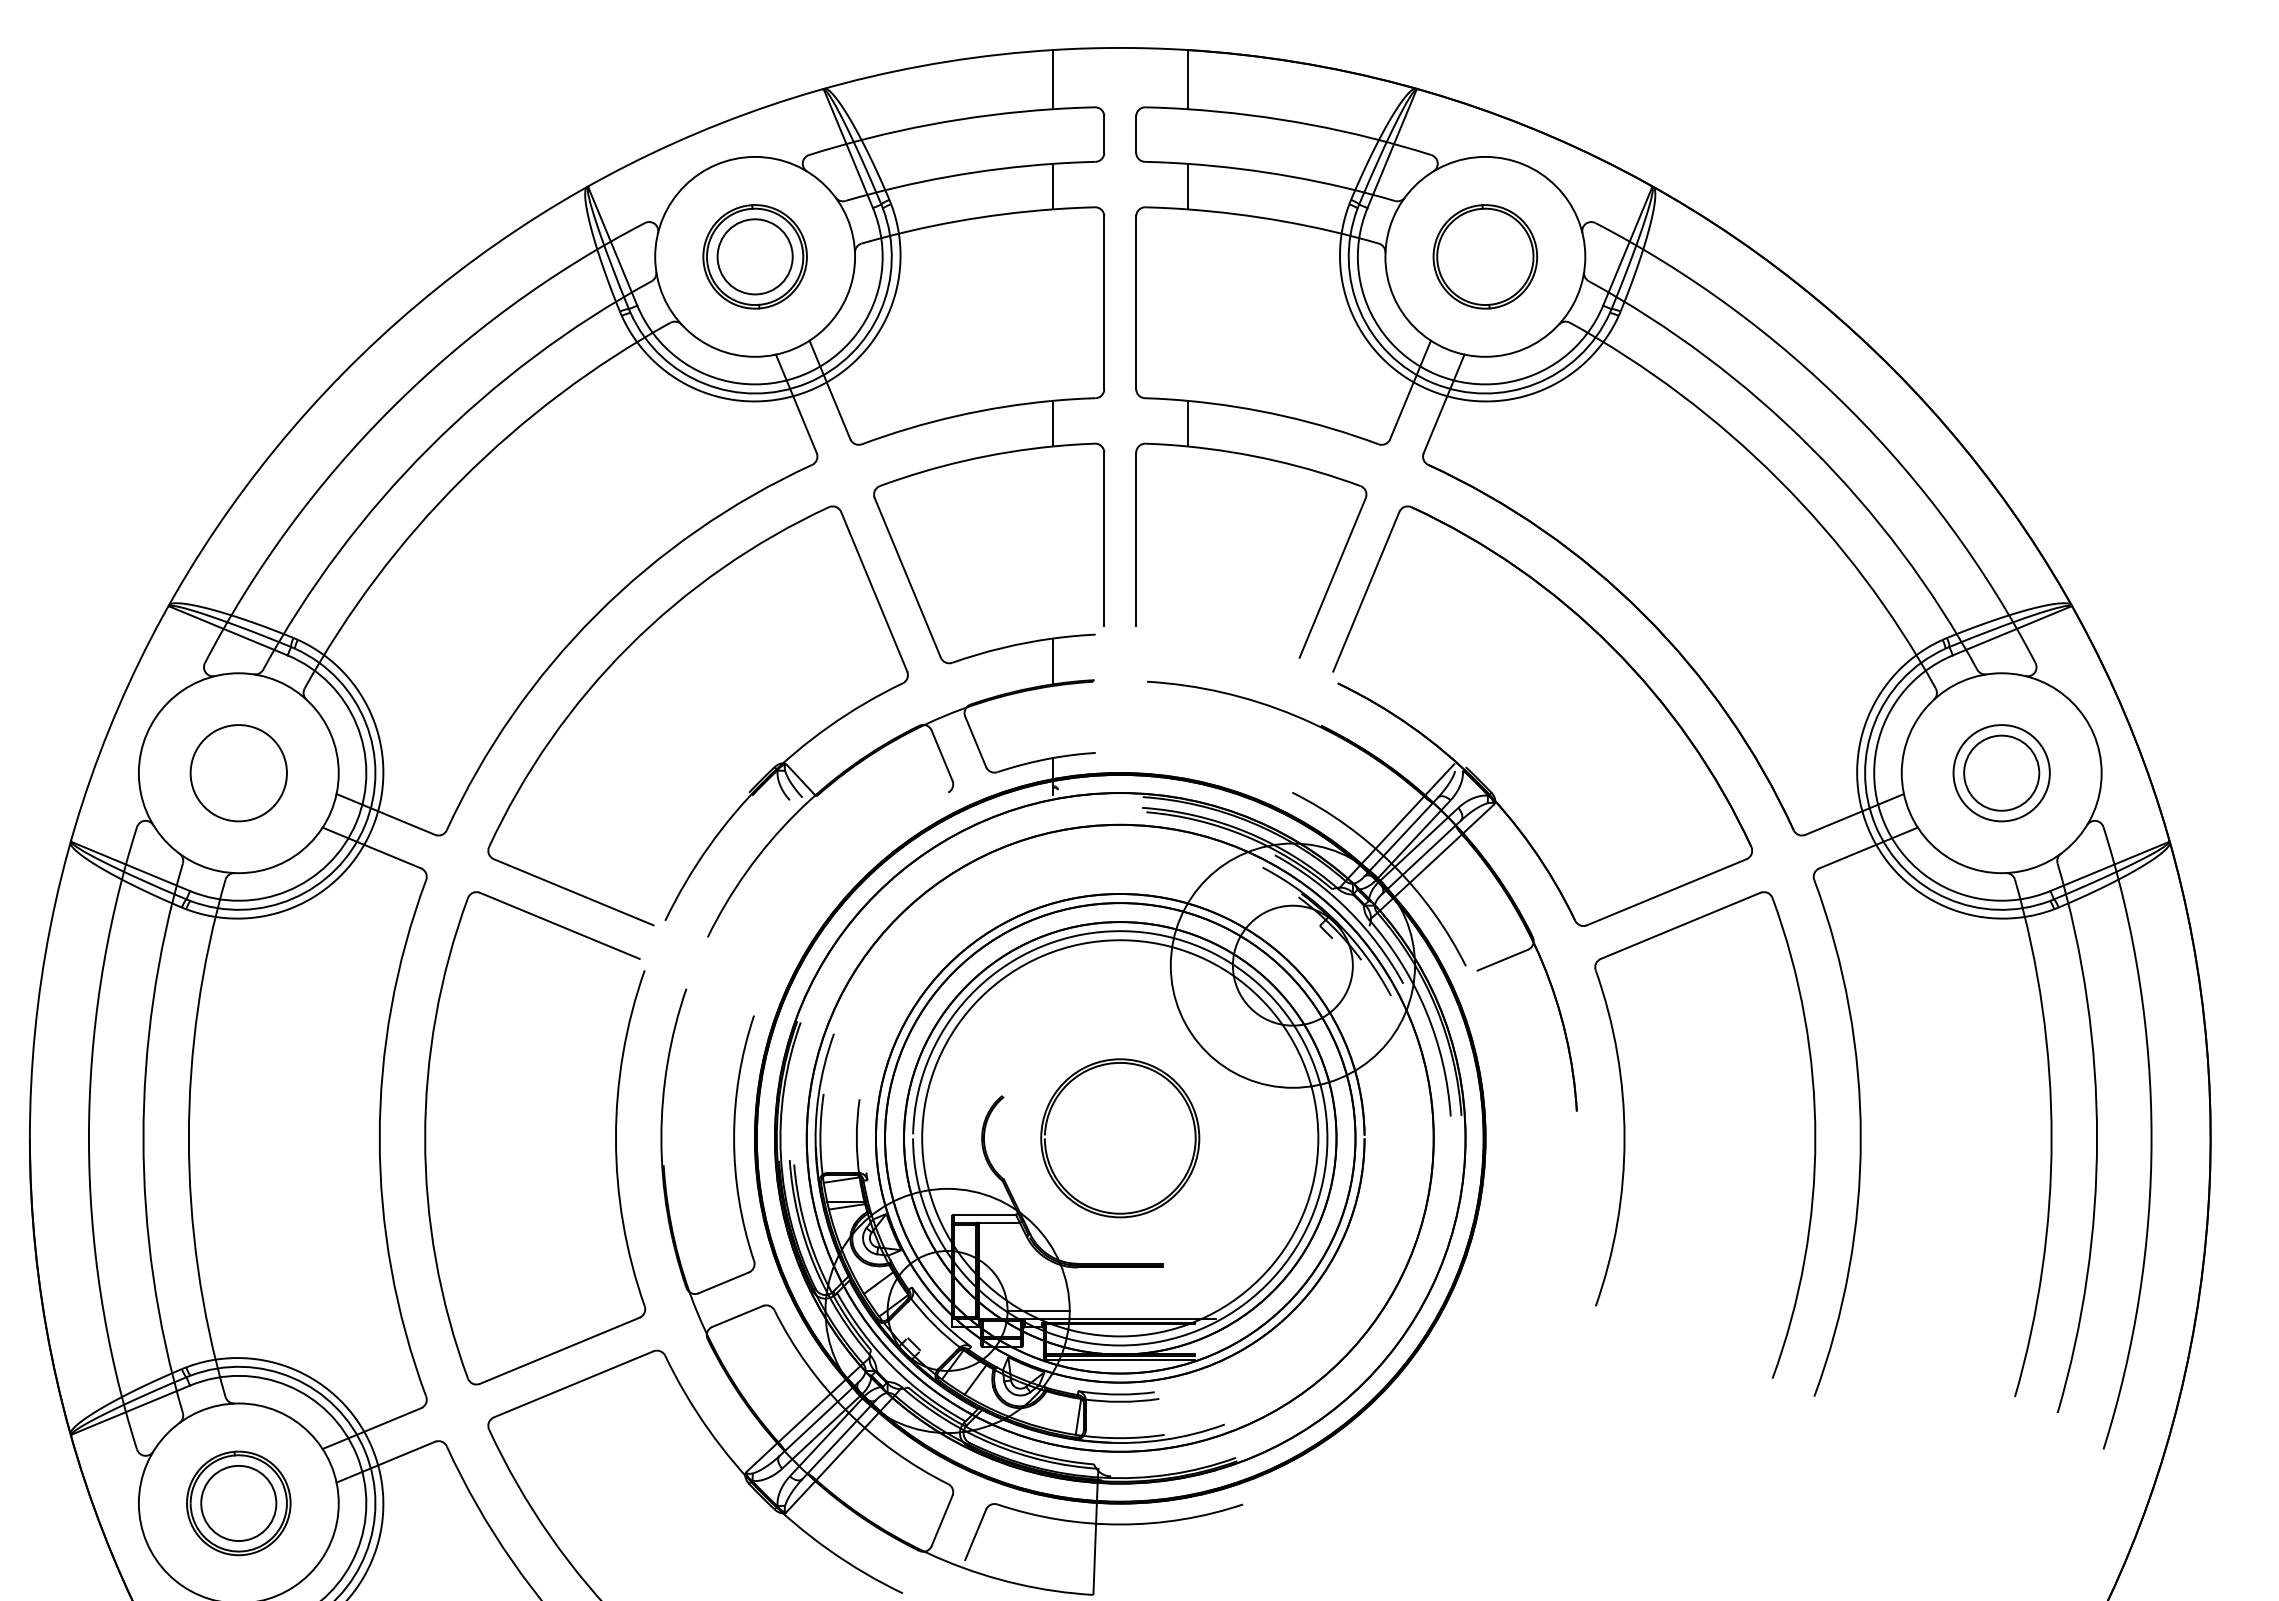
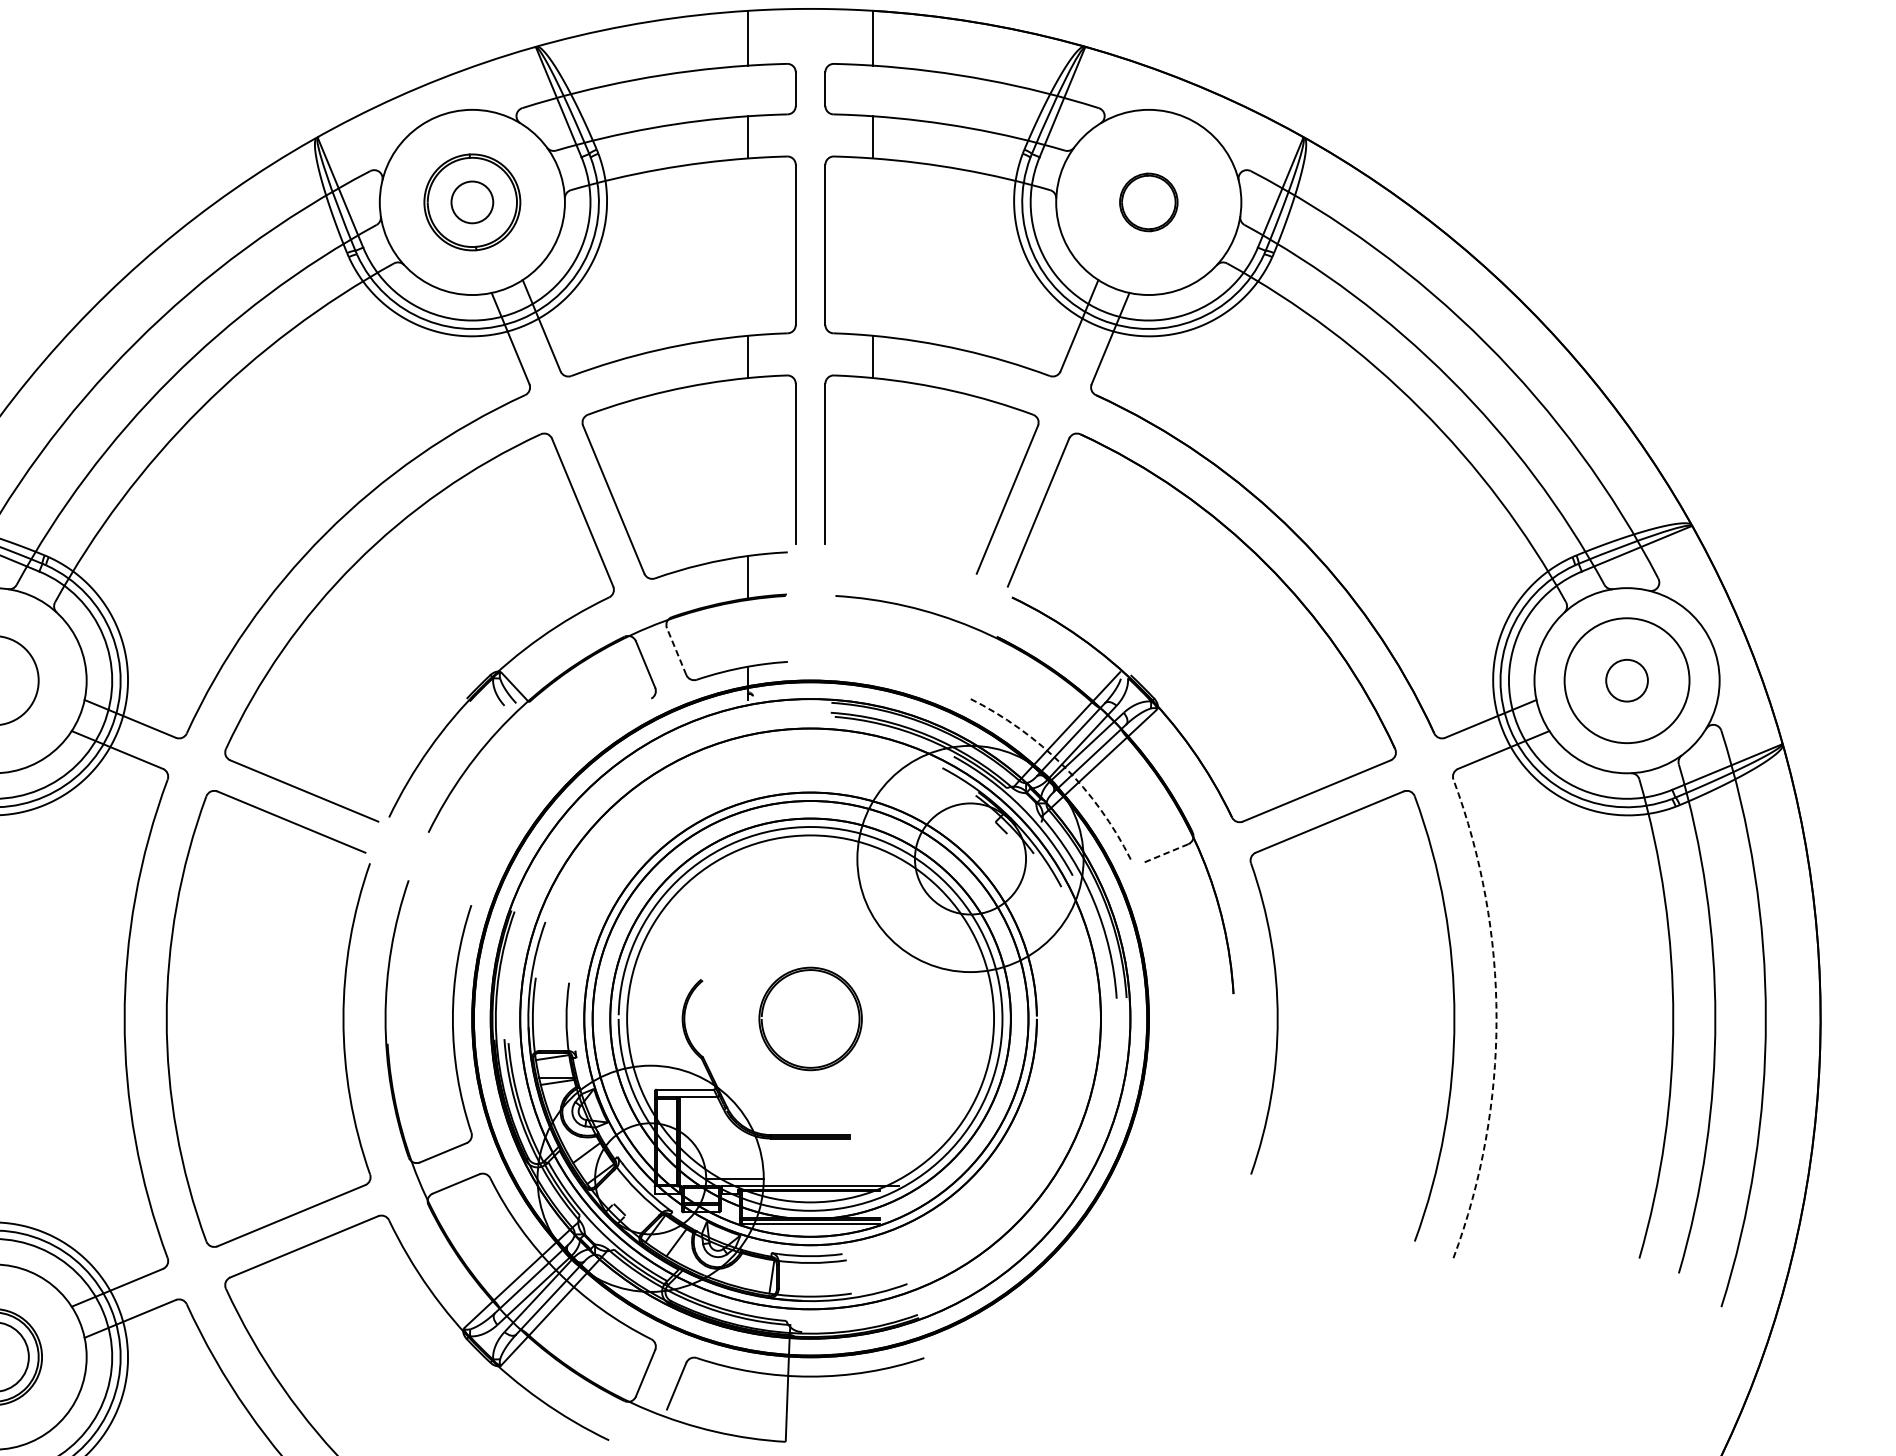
circle: (754, 256) -> (471, 202), size x0.6
part: (1485, 256) -> (1148, 202), size x0.6
line: (975, 741) -> (676, 651), solid -> dashed
circle: (2001, 772) -> (1626, 680), size x0.6
circle: (2001, 773) -> (1626, 680), size x1.4
arc: (1393, 865) -> (1063, 766), solid -> dashed
line: (1502, 960) -> (1164, 854), solid -> dashed
part: (1120, 1138) -> (810, 1019), size x0.7
arc: (1860, 1138) -> (1496, 1019), solid -> dashed

